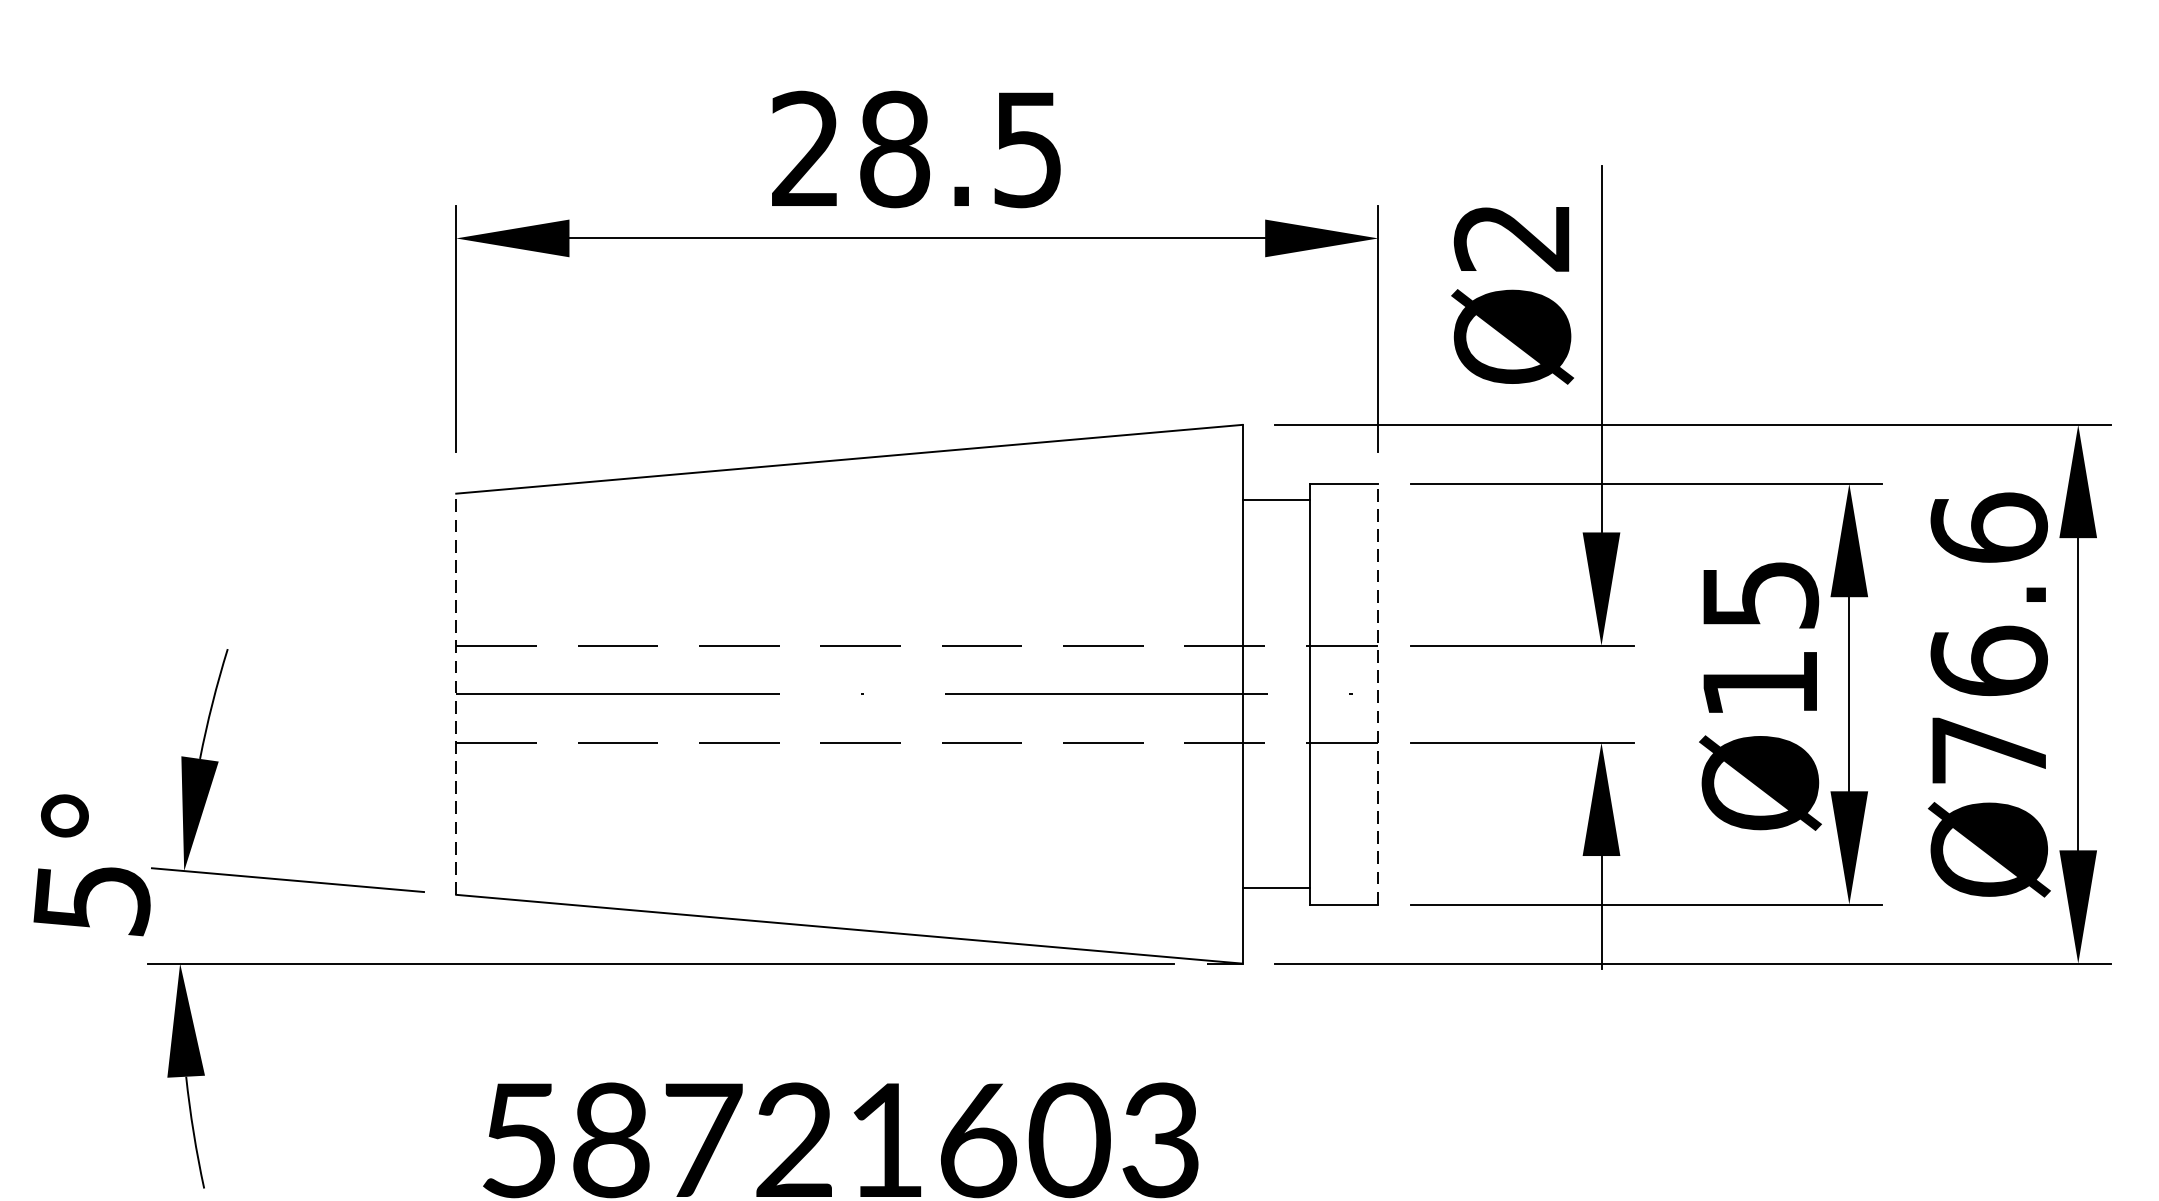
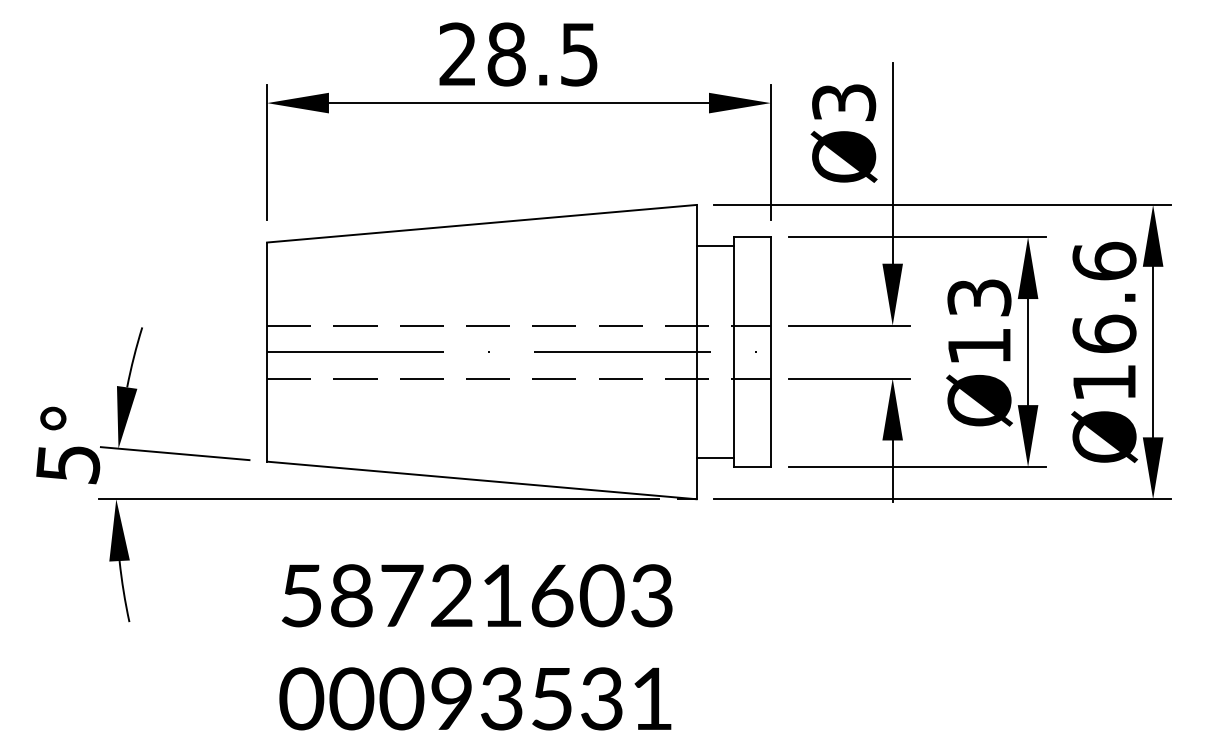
text: (1513, 237) -> (844, 102), Ø2 -> Ø3
text: (1758, 594) -> (978, 297), Ø15 -> Ø13
line: (456, 694) -> (267, 352), dashed -> solid
line: (1377, 694) -> (770, 352), dashed -> solid
text: (1989, 749) -> (1104, 382), Ø76.6 -> Ø16.6

